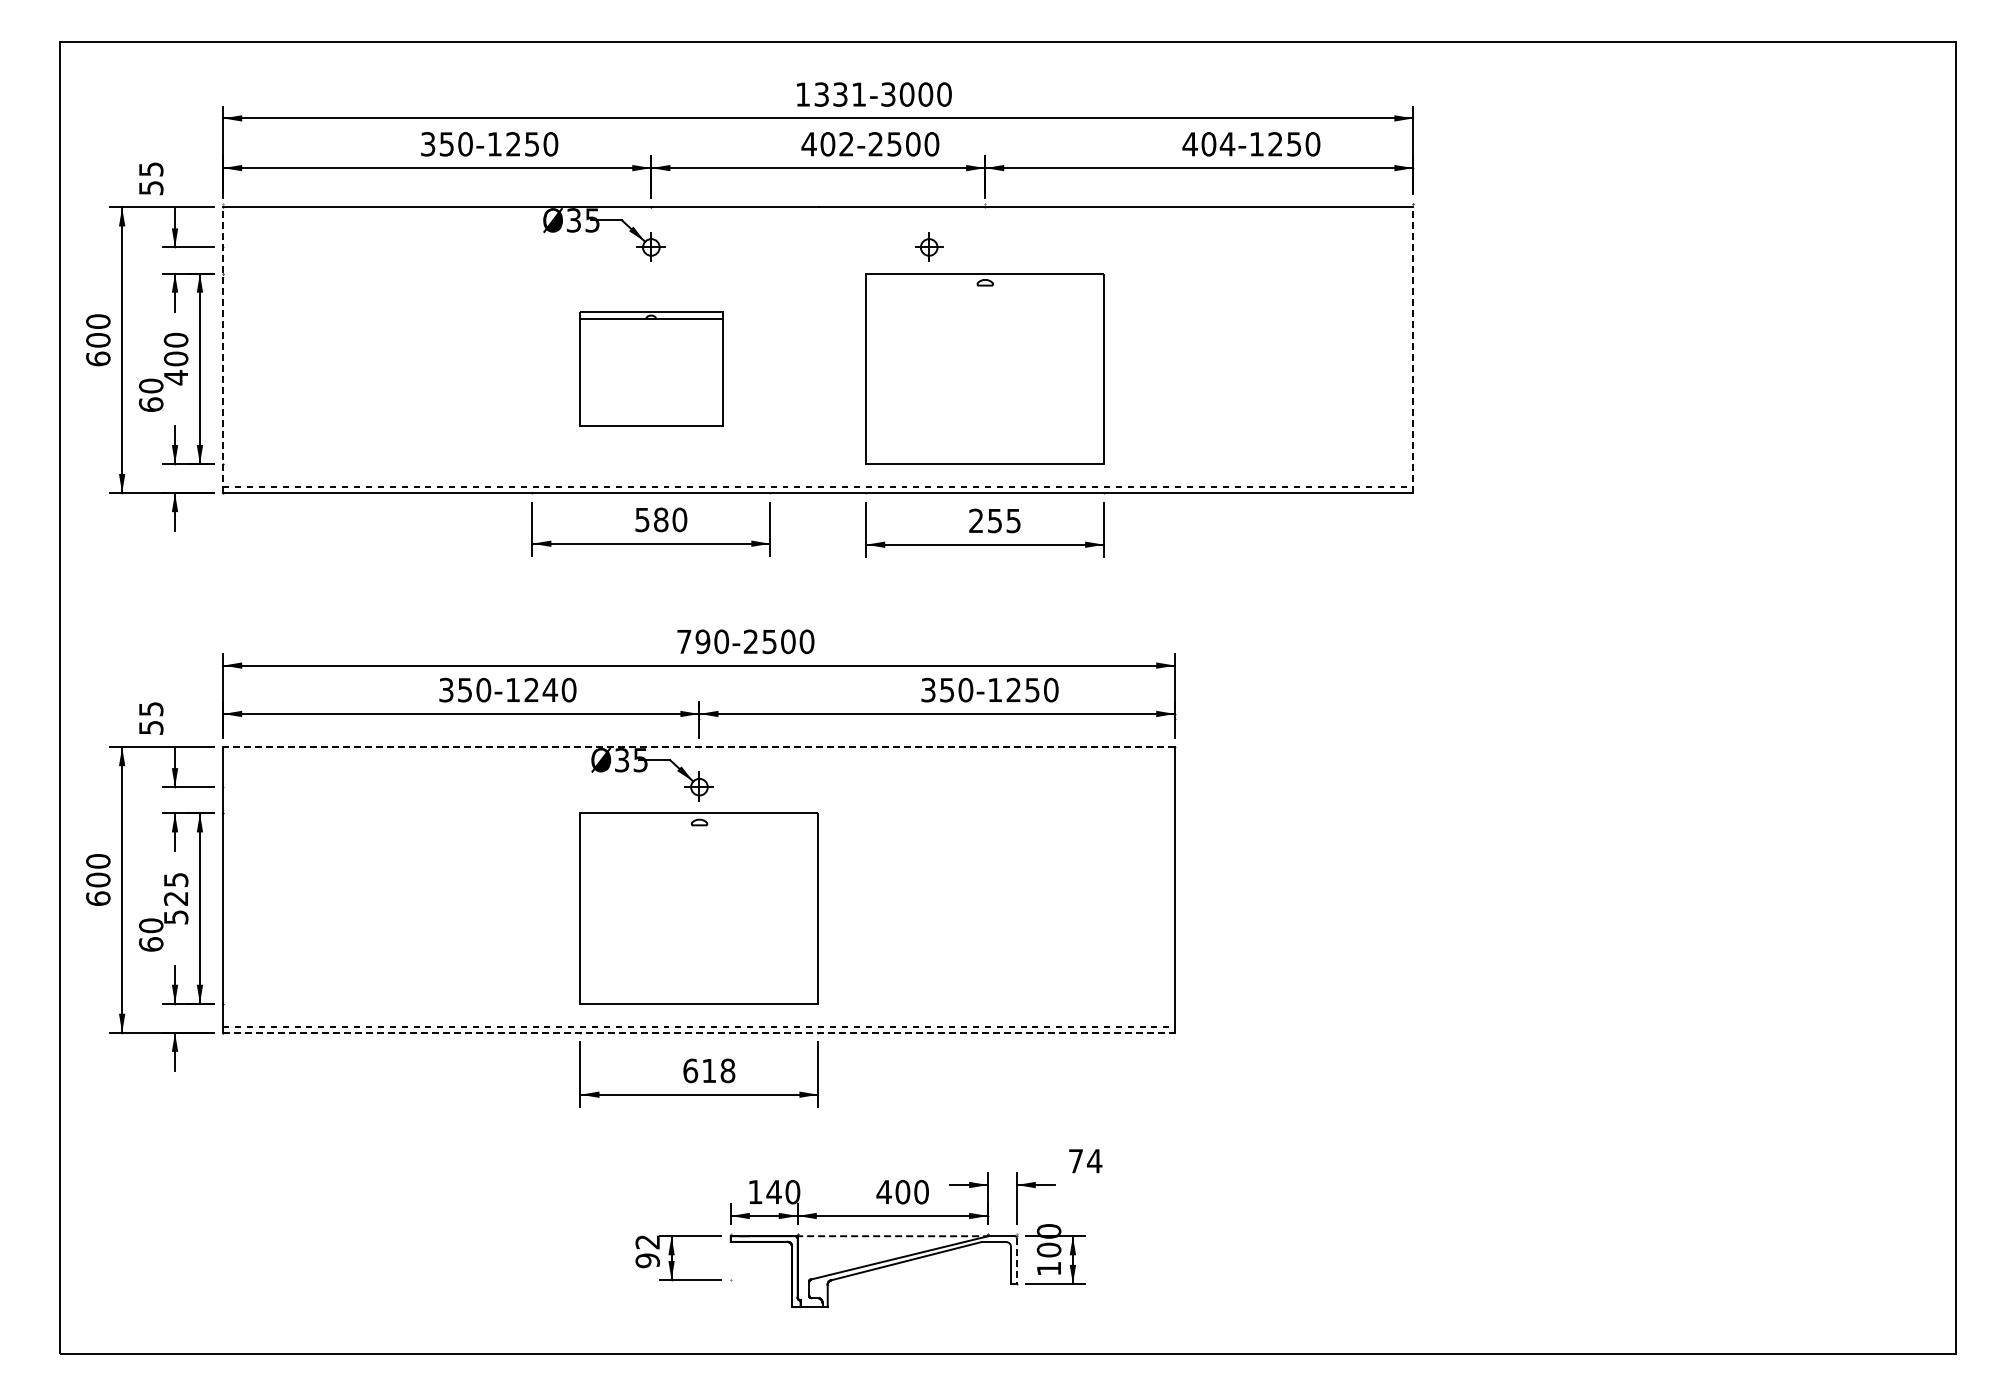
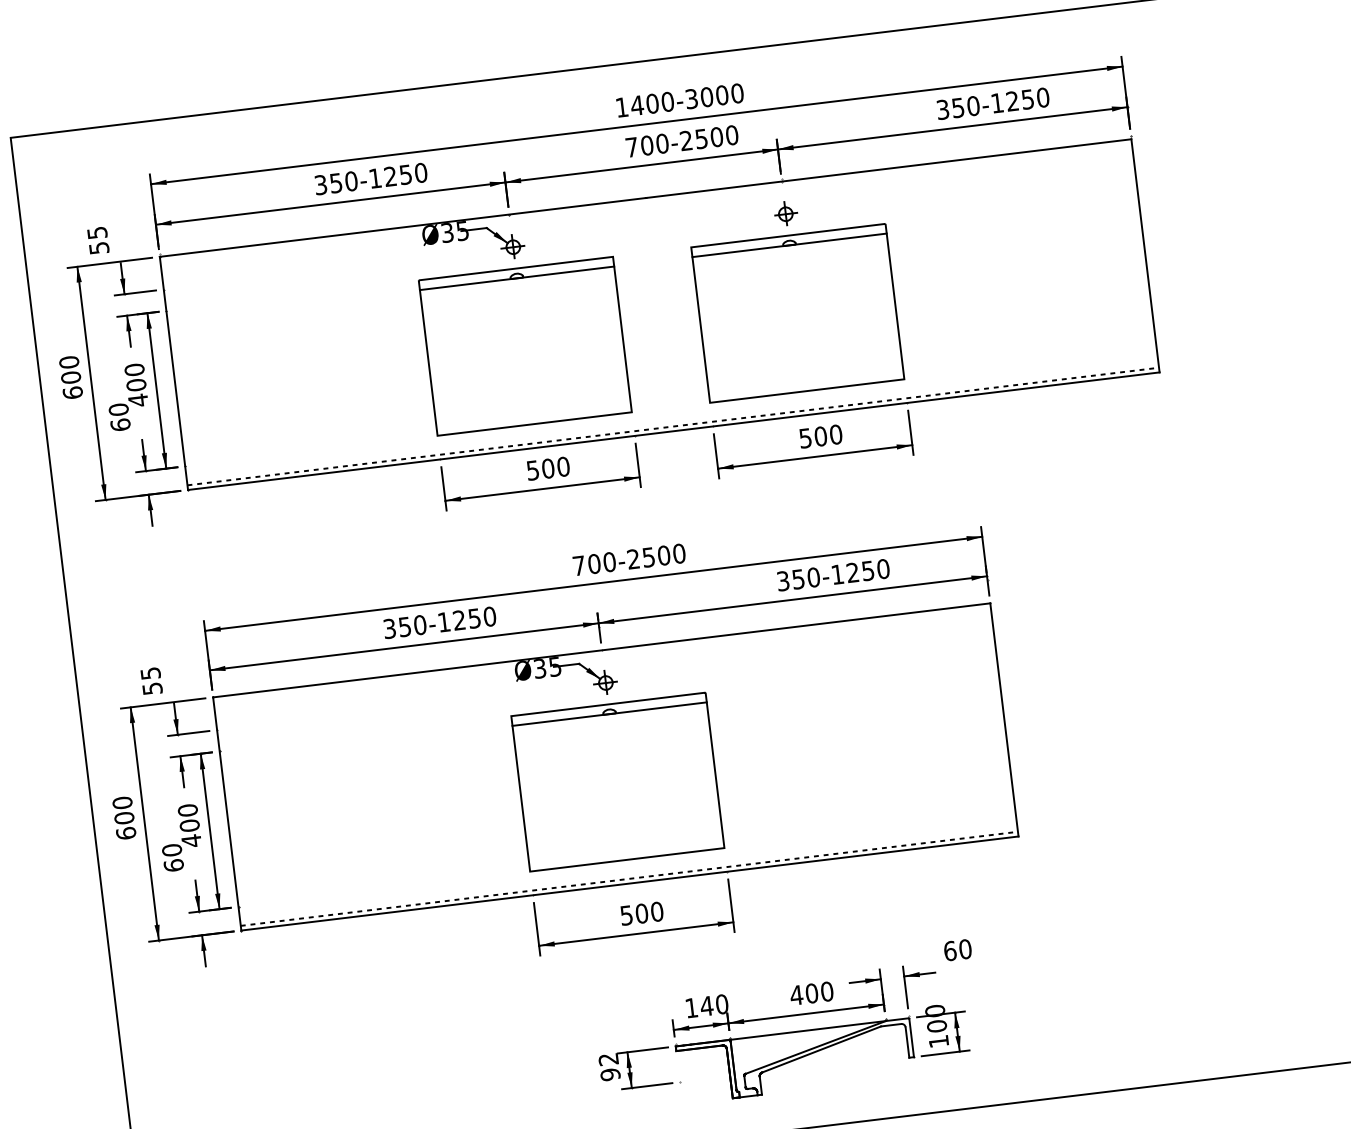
text: (840, 94) -> (652, 103), 1331-3000 -> 1400-3000
text: (827, 144) -> (646, 145), 402-2500 -> 700-2500
text: (1208, 144) -> (957, 108), 404-1250 -> 350-1250
part: (929, 246) -> (785, 213), moved
line: (985, 285) -> (789, 245), added
line: (223, 350) -> (174, 373), dashed -> solid
line: (1413, 350) -> (1145, 256), dashed -> solid
part: (650, 368) -> (524, 346), size x1.67
text: (660, 519) -> (547, 468), 580 -> 500
text: (995, 520) -> (821, 436), 255 -> 500
text: (702, 641) -> (593, 563), 790-2500 -> 700-2500
text: (550, 690) -> (474, 618), 350-1240 -> 350-1250
line: (698, 747) -> (601, 650), dashed -> solid
line: (699, 825) -> (609, 714), added
text: (175, 898) -> (189, 825), 525 -> 400
line: (699, 1032) -> (630, 883), dashed -> solid
text: (709, 1070) -> (642, 913), 618 -> 500
text: (1085, 1161) -> (957, 950), 74 -> 60
line: (892, 1236) -> (807, 1030), dashed -> solid
line: (1016, 1261) -> (911, 1038), dashed -> solid

